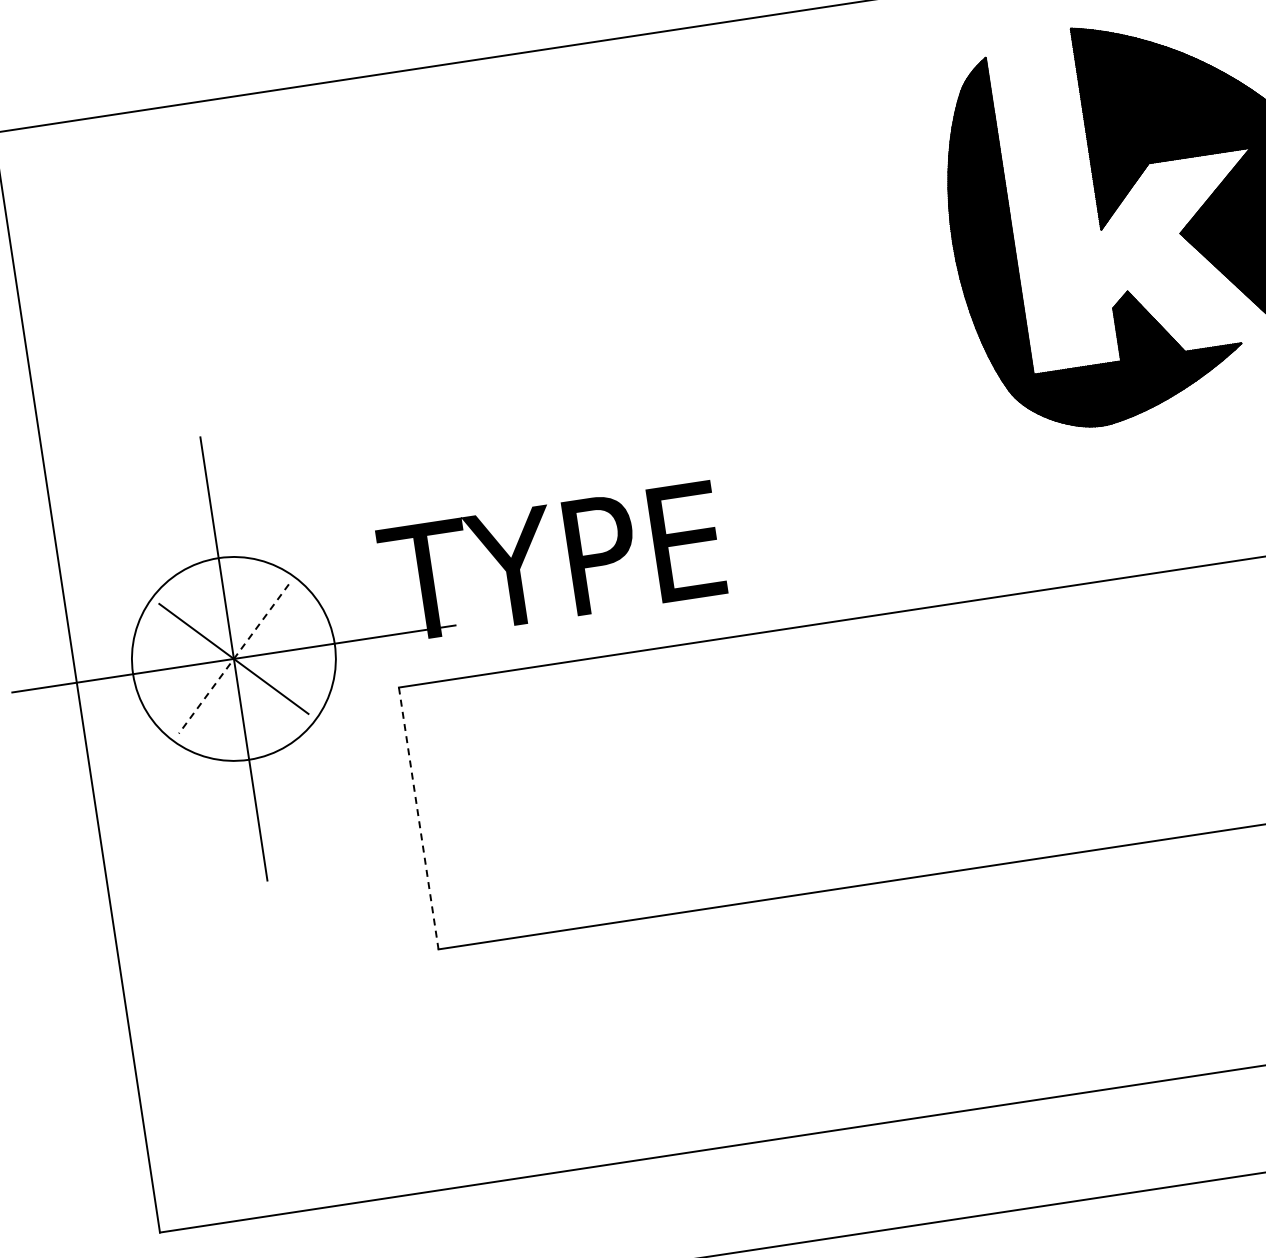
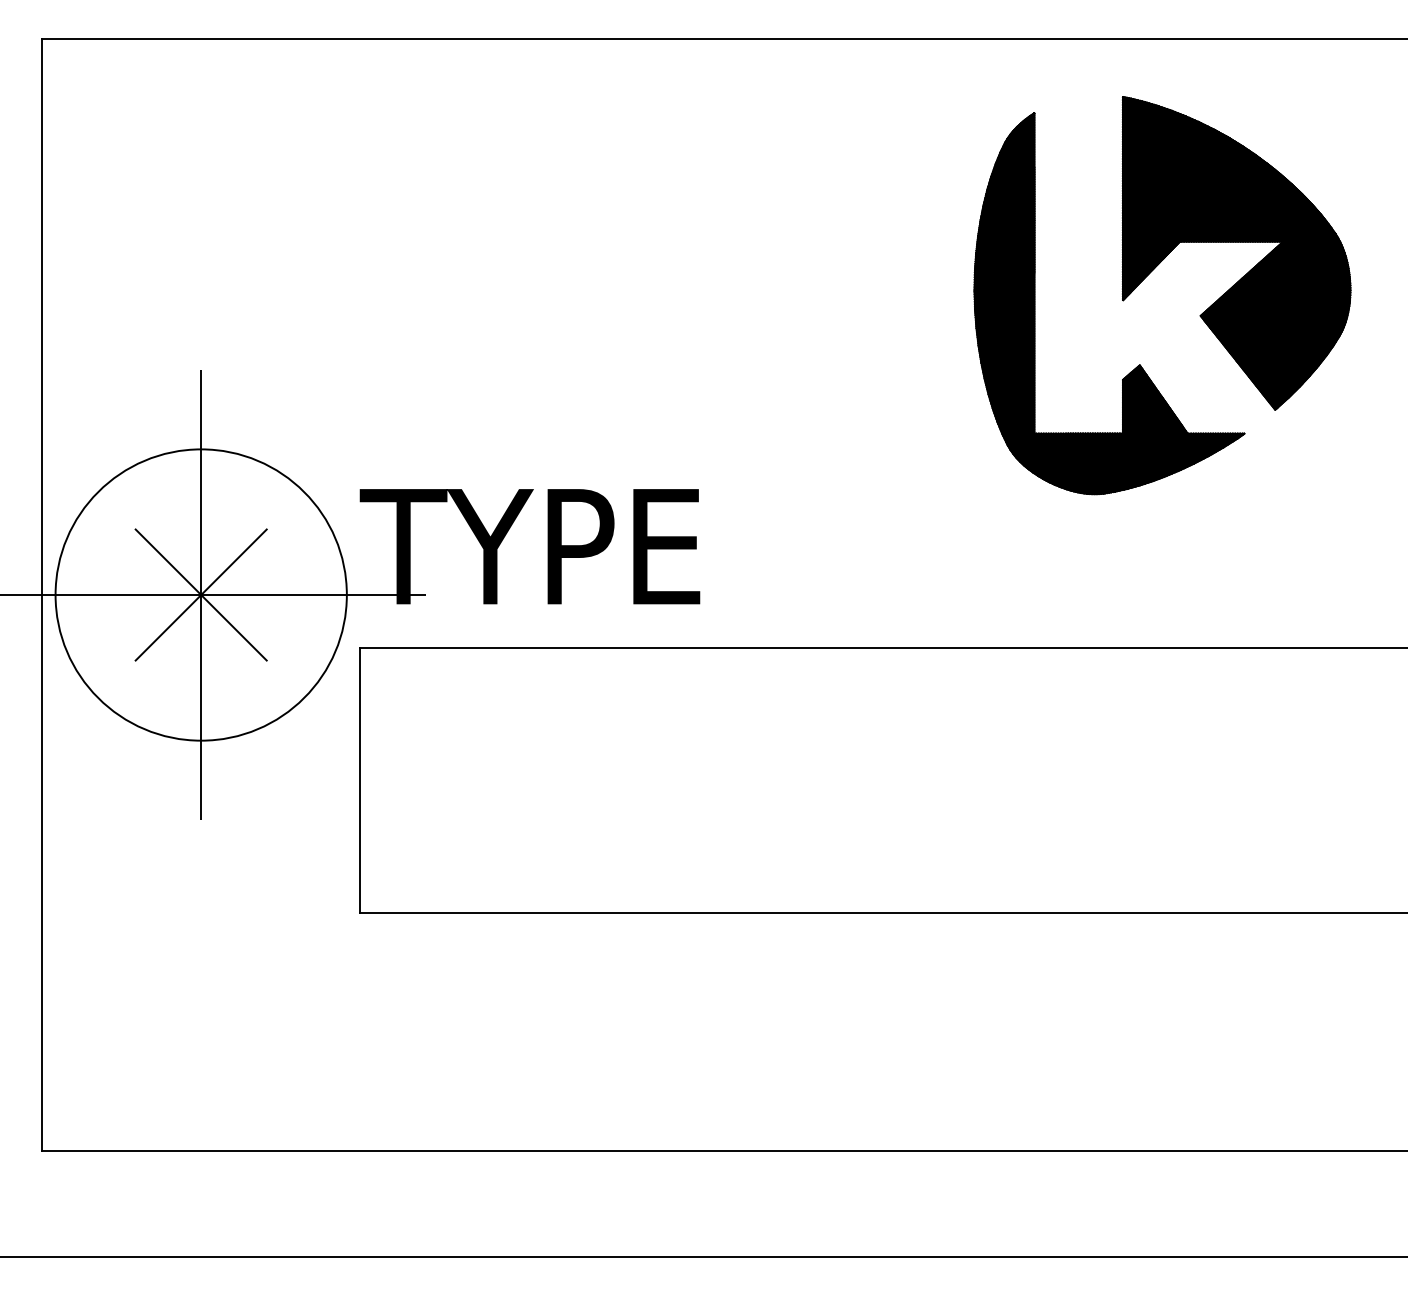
circle: (233, 658) -> (200, 594), size x1.43
line: (234, 659) -> (201, 595), dashed -> solid
line: (419, 818) -> (360, 780), dashed -> solid

